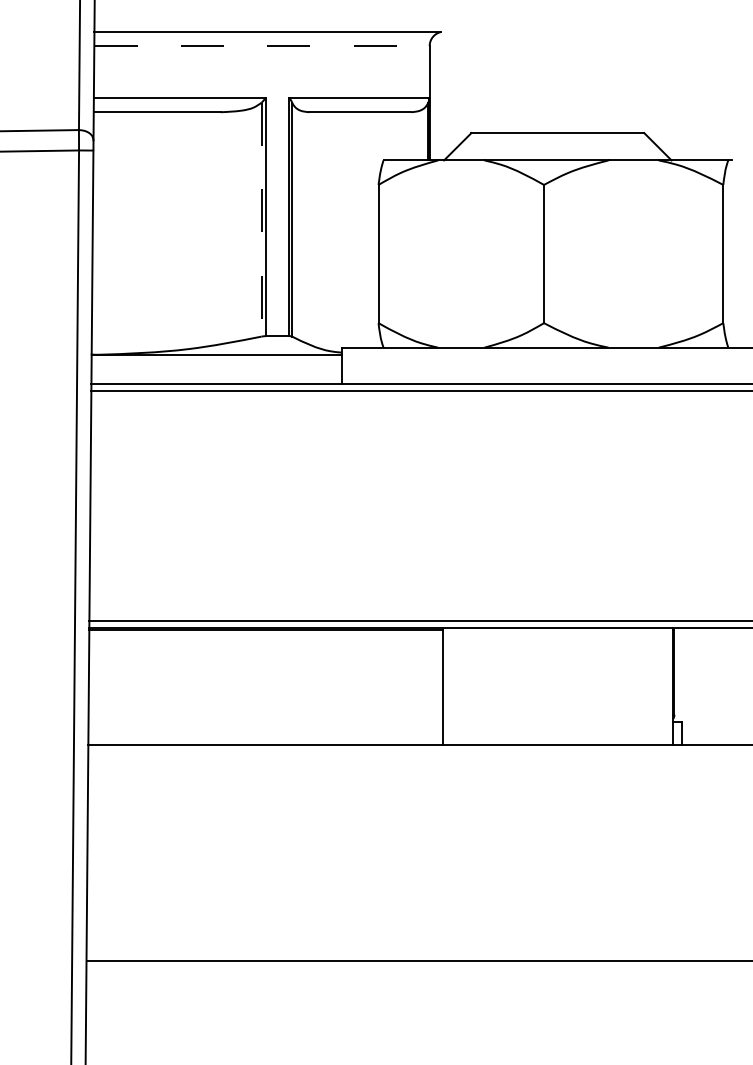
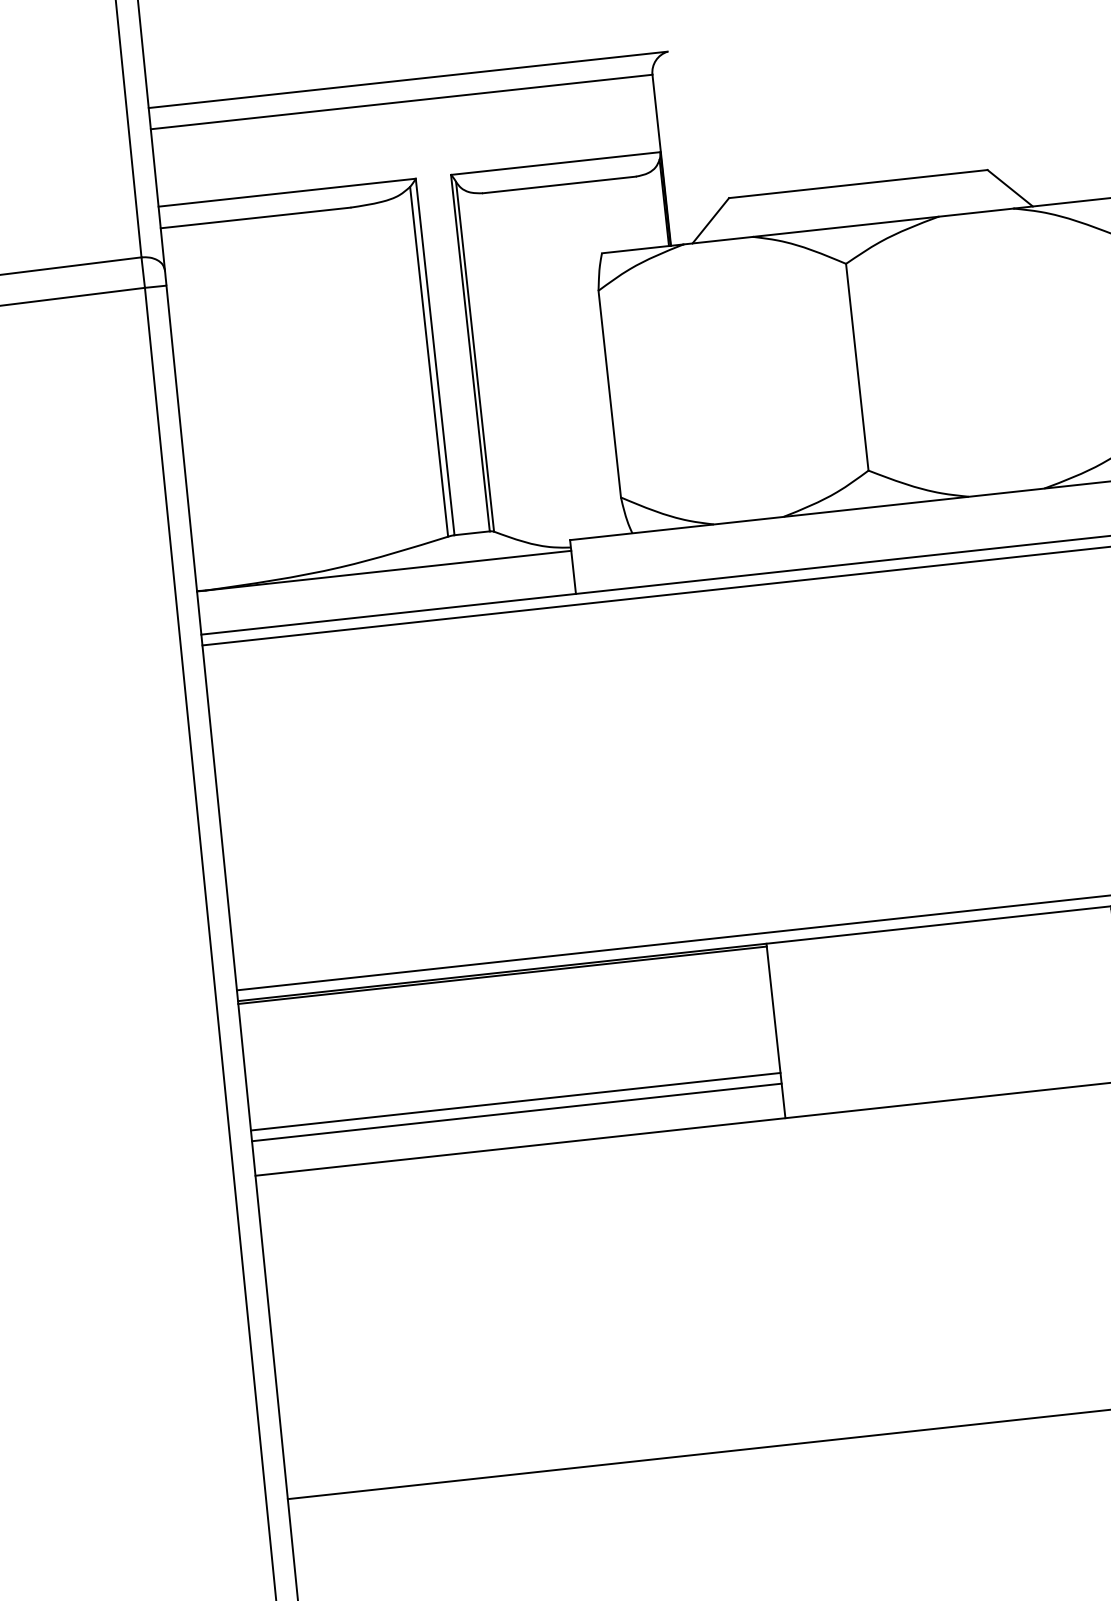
line: (262, 46) -> (402, 102), dashed -> solid
line: (261, 219) -> (429, 361), dashed -> solid
line: (265, 714) -> (515, 1101), added
line: (265, 722) -> (516, 1113), added

